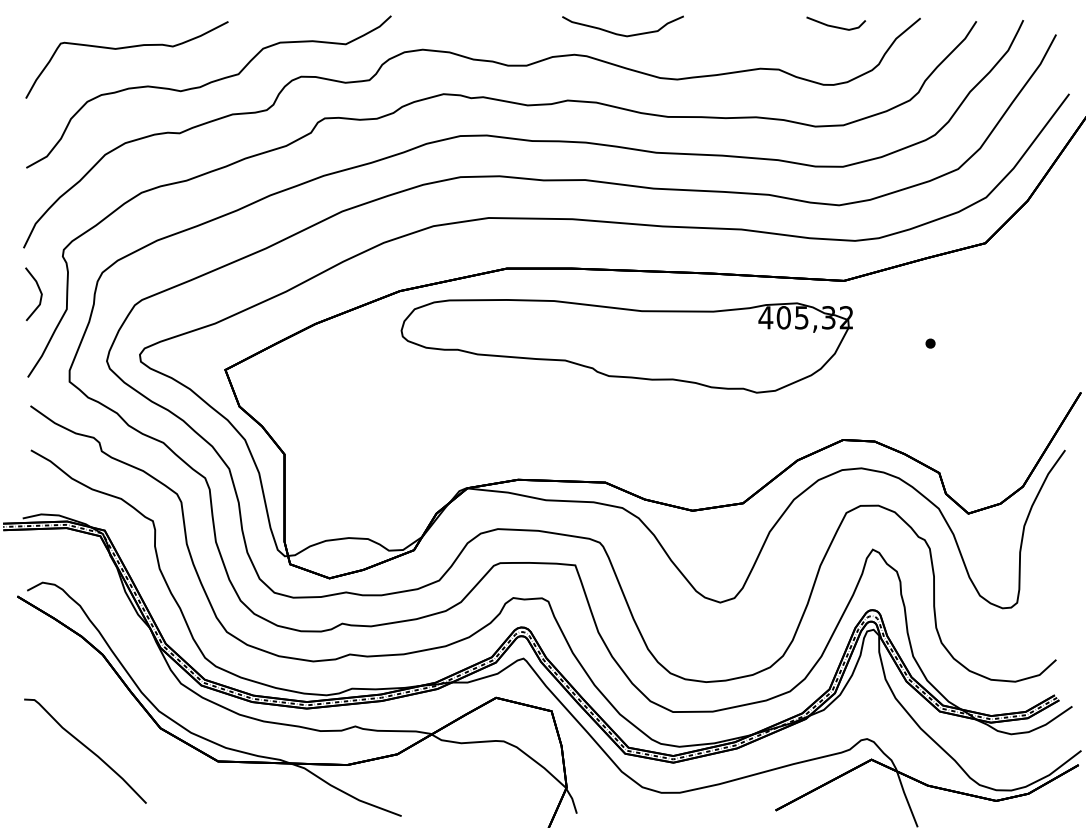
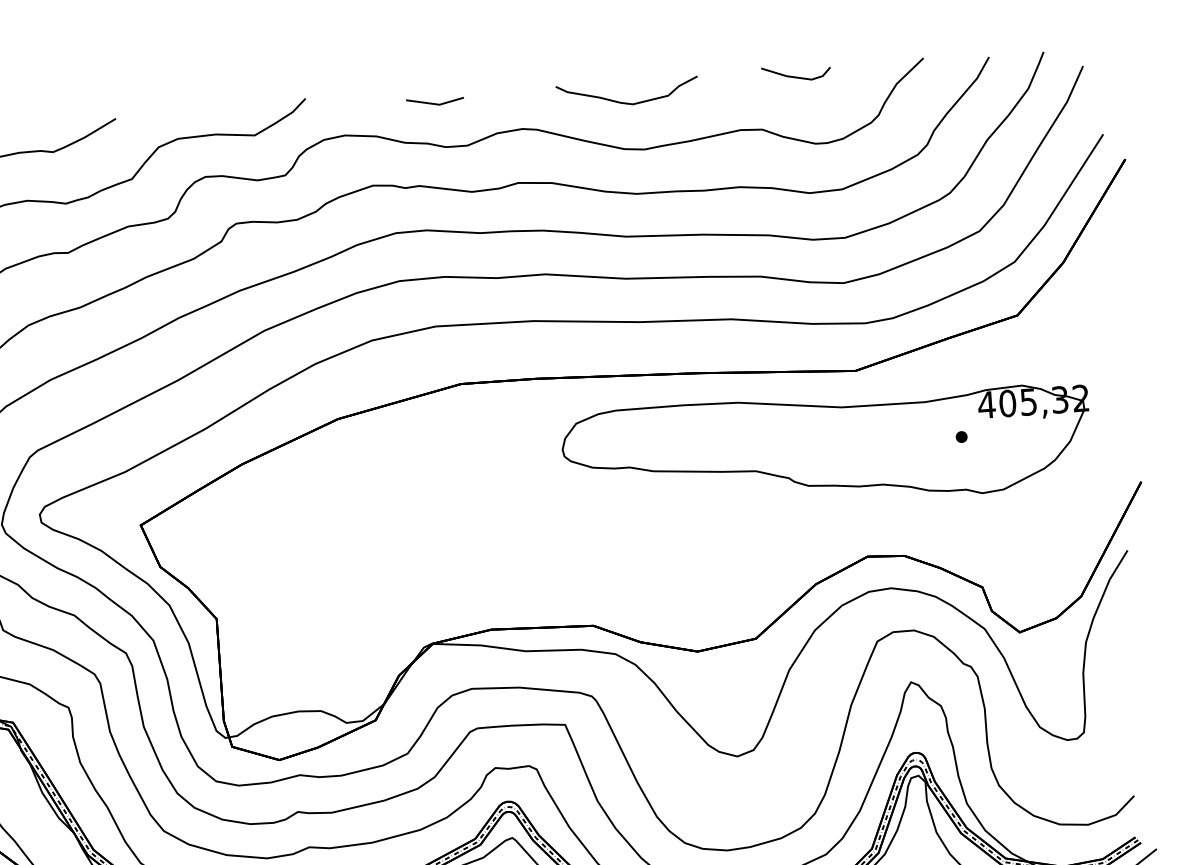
line: (836, 26) -> (796, 76), moved
line: (501, 27) -> (435, 103), added
curve: (619, 33) -> (623, 101), moved
part: (626, 346) -> (826, 449), moved

